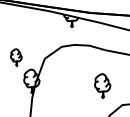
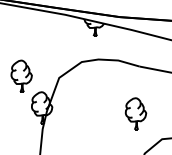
part: (16, 56) -> (21, 75), size x1.43

